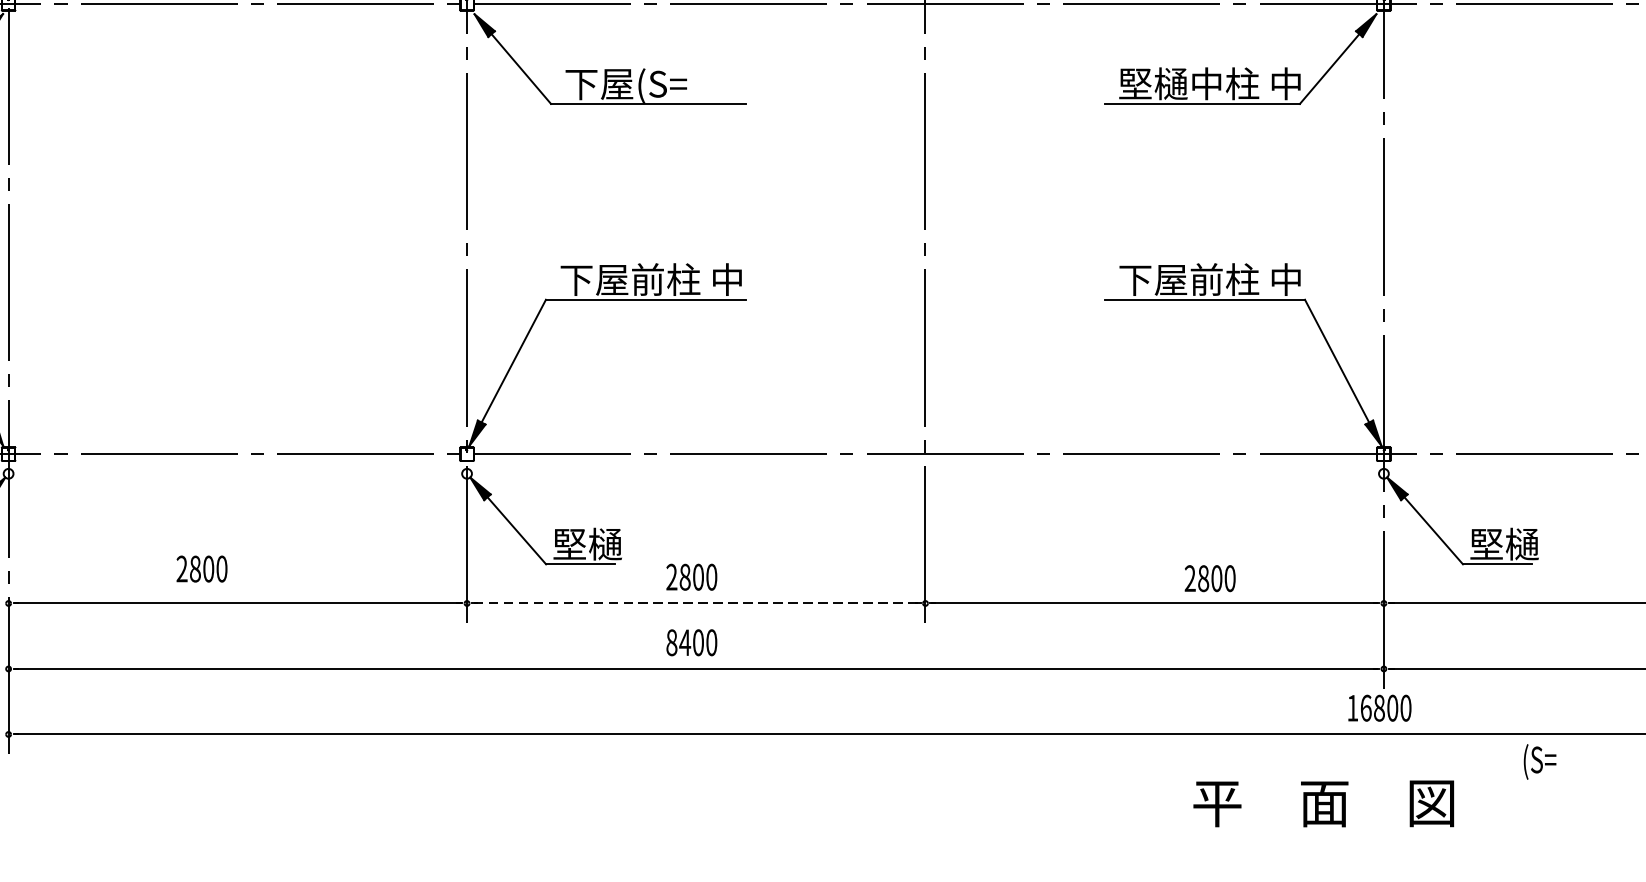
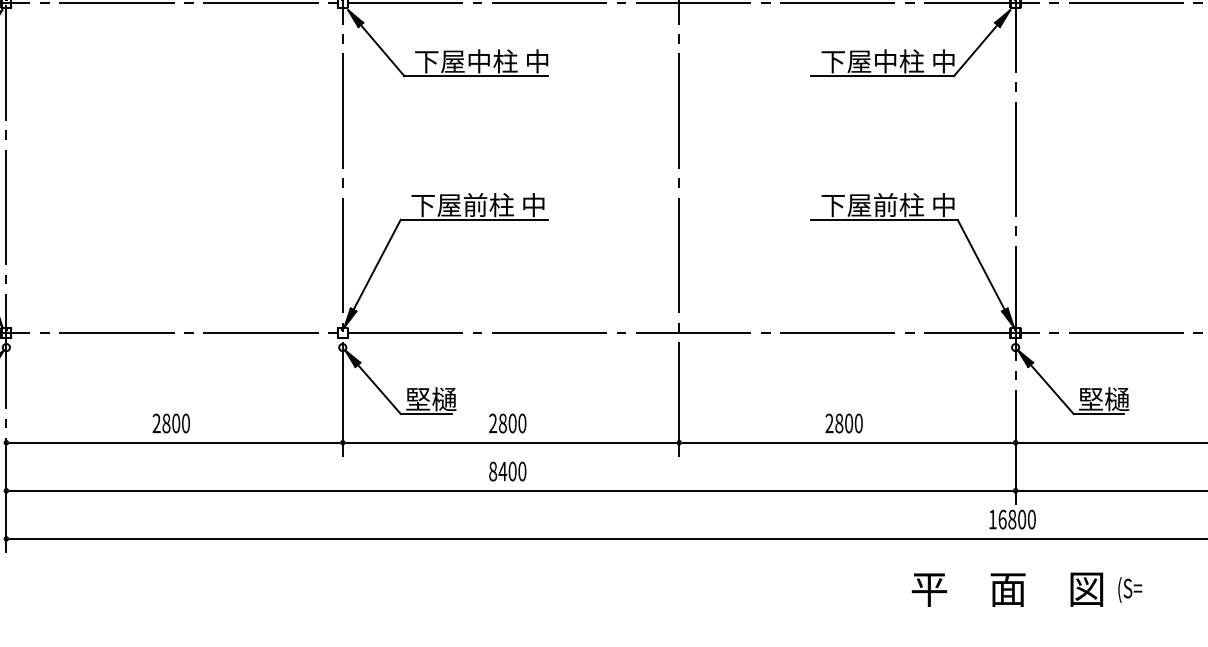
text: (692, 83) -> (508, 61), (S= -> 中柱 中
text: (1153, 83) -> (846, 61), 堅樋 -> 下屋
text: (200, 569) -> (170, 423), moved
text: (1209, 578) -> (843, 423), moved
line: (696, 603) -> (511, 442), dashed -> solid
text: (1540, 761) -> (1130, 589), moved
text: (1323, 803) -> (1007, 589), moved

